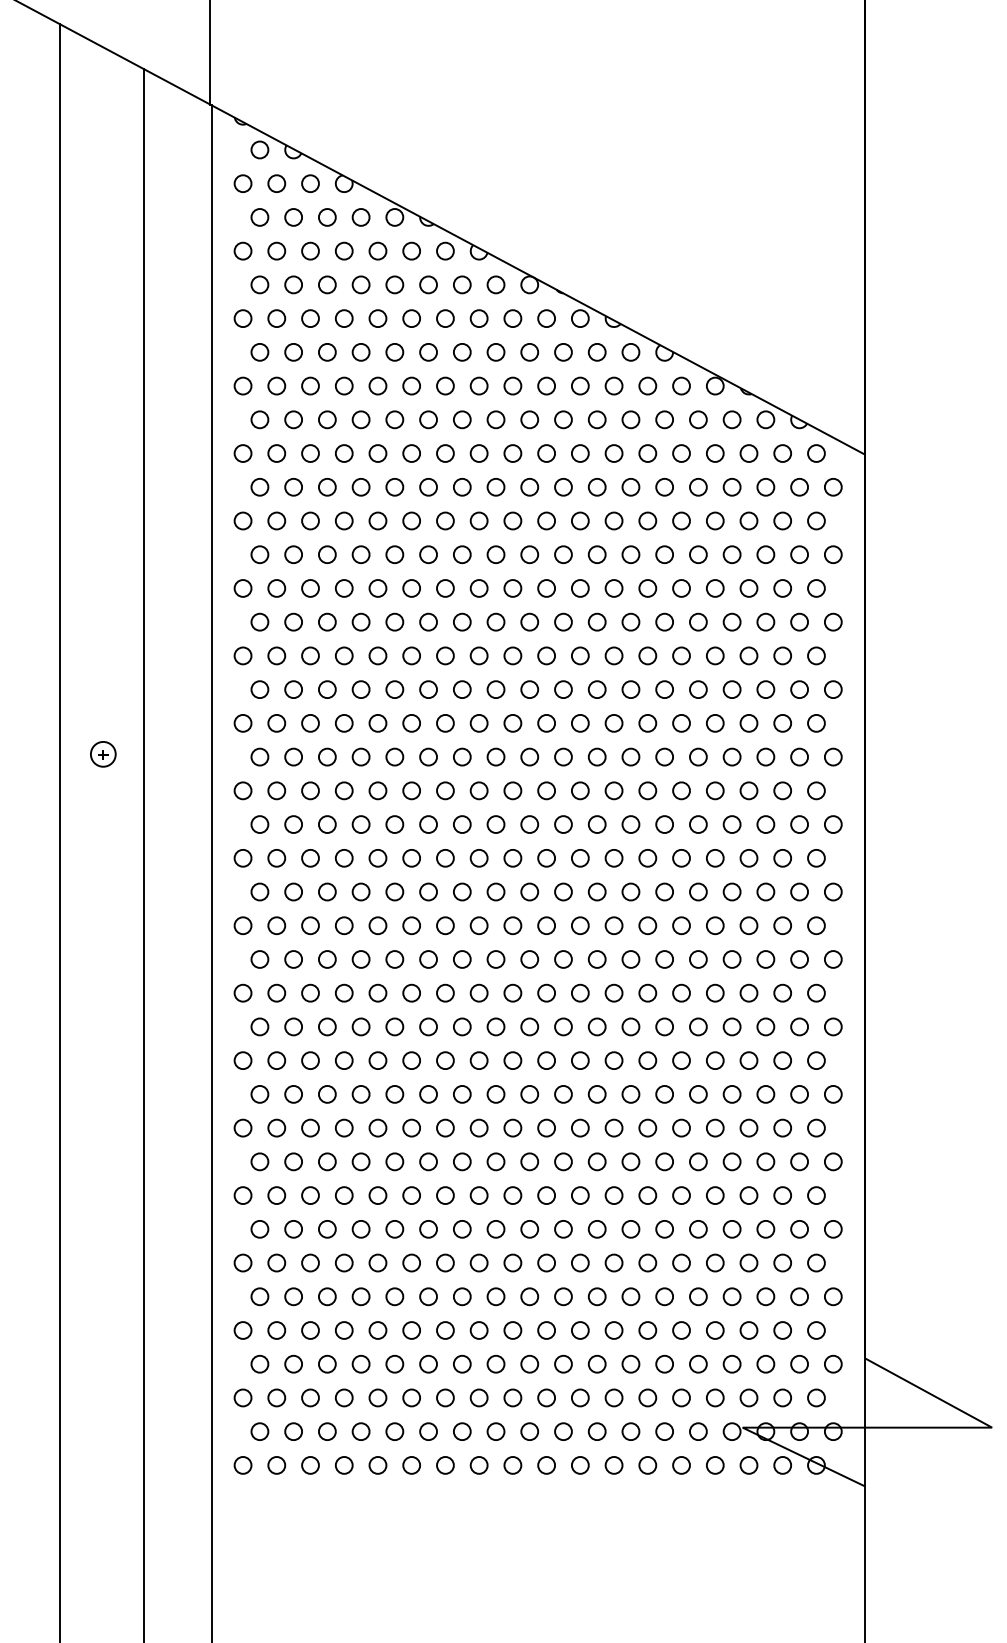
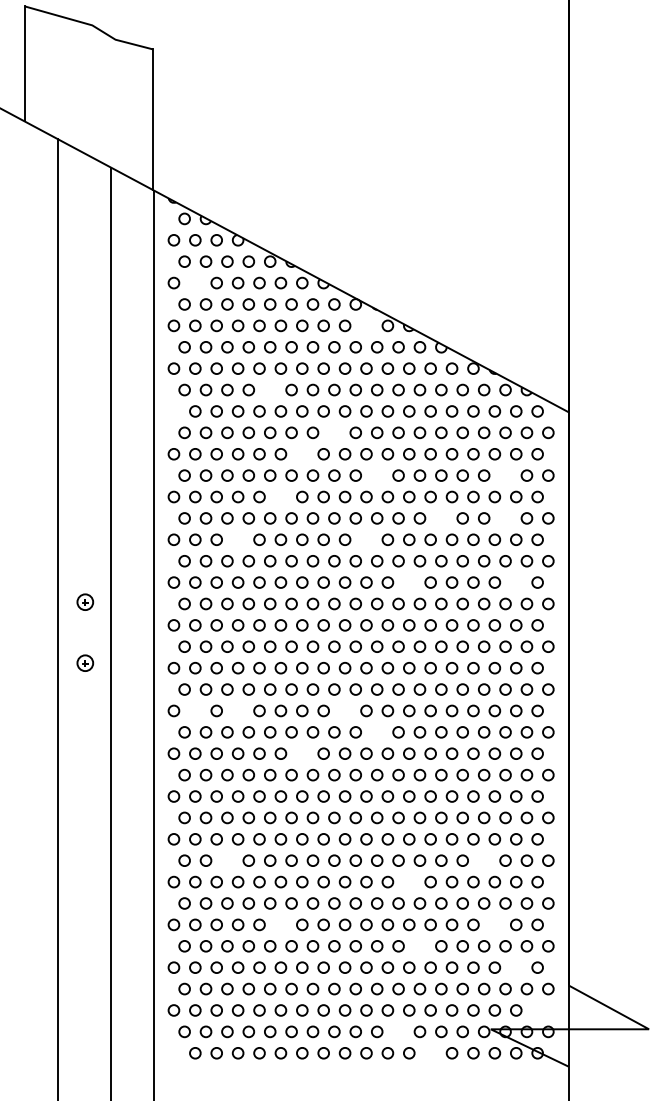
circle: (277, 250) -> (195, 282), removed
circle: (546, 318) -> (366, 325), removed
circle: (395, 418) -> (270, 389), removed
circle: (242, 453) -> (173, 411), removed
circle: (496, 486) -> (334, 432), removed
circle: (445, 521) -> (302, 454), removed
circle: (563, 554) -> (377, 475), removed
circle: (765, 554) -> (505, 475), removed
circle: (411, 587) -> (280, 496), removed
circle: (664, 622) -> (441, 518), removed
circle: (765, 622) -> (505, 518), removed
circle: (343, 655) -> (237, 539), removed
circle: (546, 655) -> (366, 539), removed
circle: (614, 723) -> (409, 582), removed
circle: (783, 723) -> (516, 582), removed
part: (103, 849) -> (85, 662), added
circle: (277, 925) -> (195, 710), removed
circle: (343, 925) -> (237, 710), removed
circle: (511, 925) -> (344, 710), removed
circle: (563, 959) -> (377, 732), removed
circle: (445, 992) -> (302, 753), removed
circle: (327, 1161) -> (227, 860), removed
circle: (732, 1161) -> (484, 860), removed
circle: (614, 1194) -> (409, 881), removed
circle: (411, 1262) -> (280, 924), removed
circle: (748, 1262) -> (494, 924), removed
circle: (630, 1297) -> (419, 946), removed
circle: (783, 1330) -> (516, 967), removed
circle: (816, 1397) -> (537, 1010), removed
circle: (597, 1431) -> (398, 1031), removed
circle: (242, 1465) -> (173, 1053), removed
circle: (647, 1465) -> (430, 1053), removed

